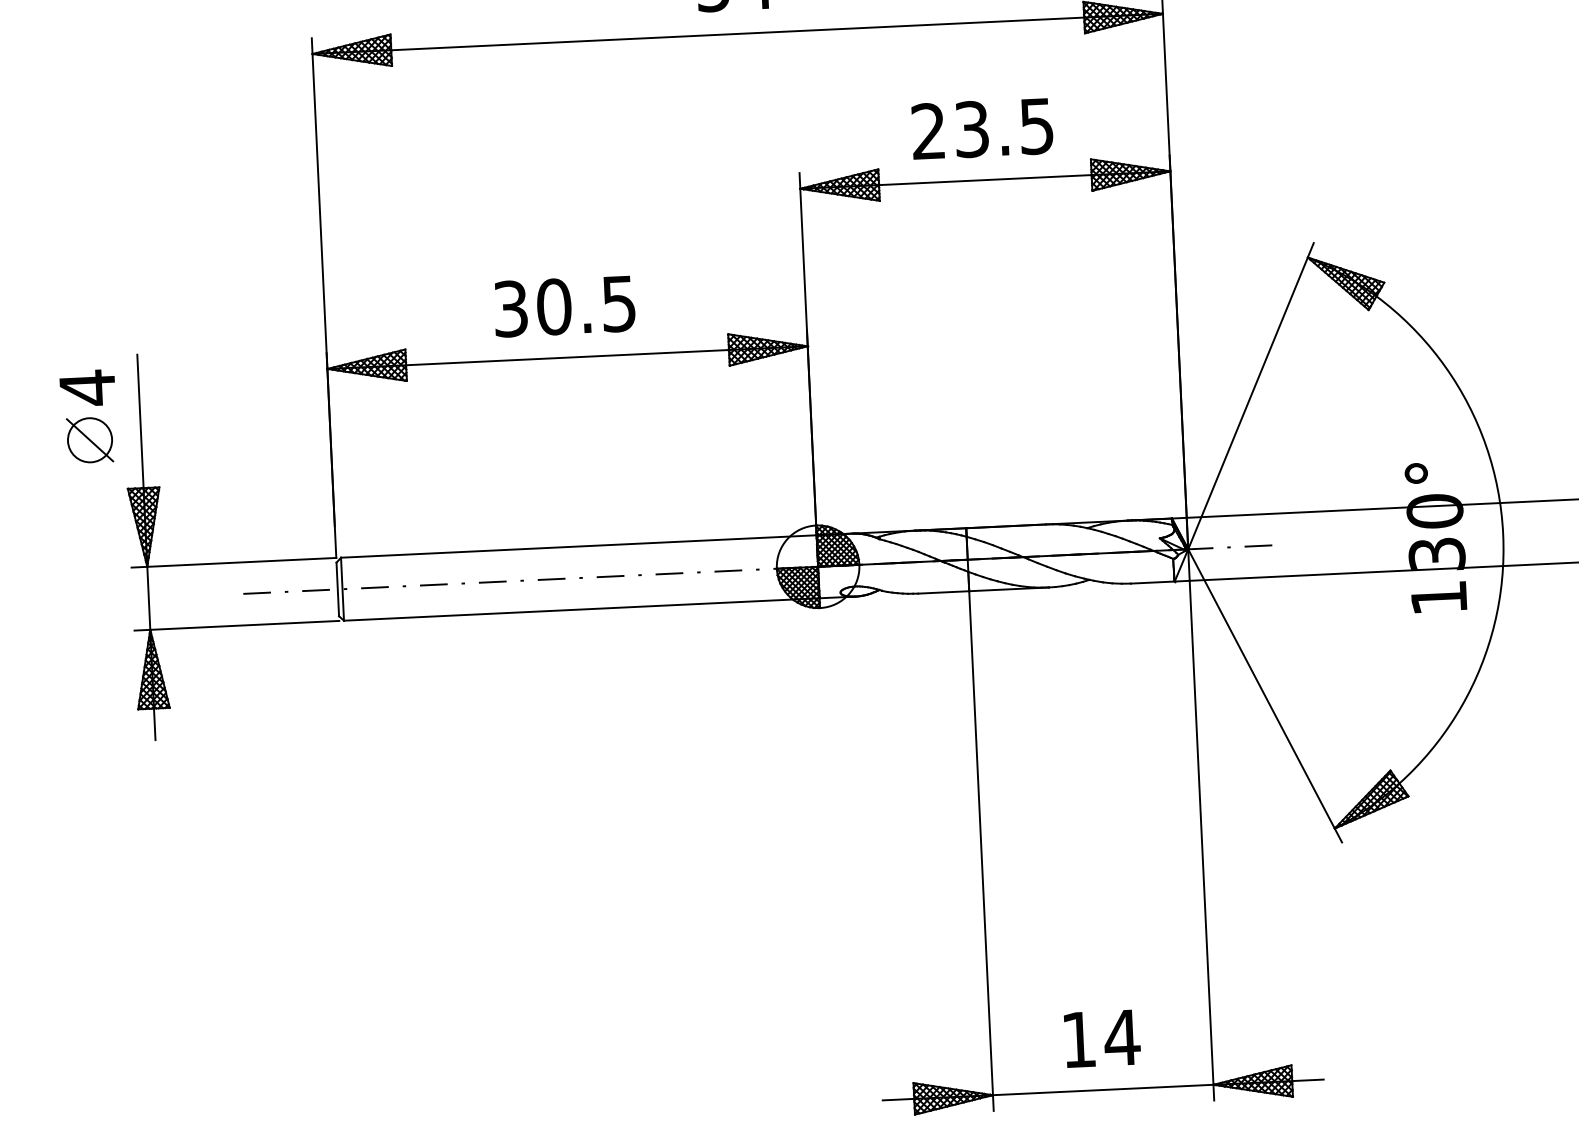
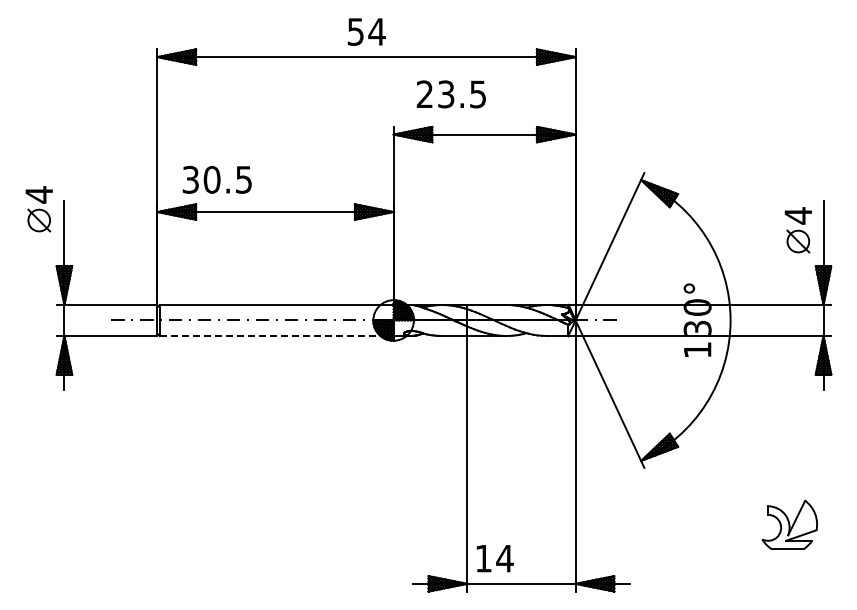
text: (980, 129) -> (450, 94), moved
text: (563, 305) -> (216, 179), moved
part: (87, 417) -> (38, 209), moved
line: (581, 608) -> (276, 335), solid -> dashed
text: (1100, 1038) -> (494, 558), moved

